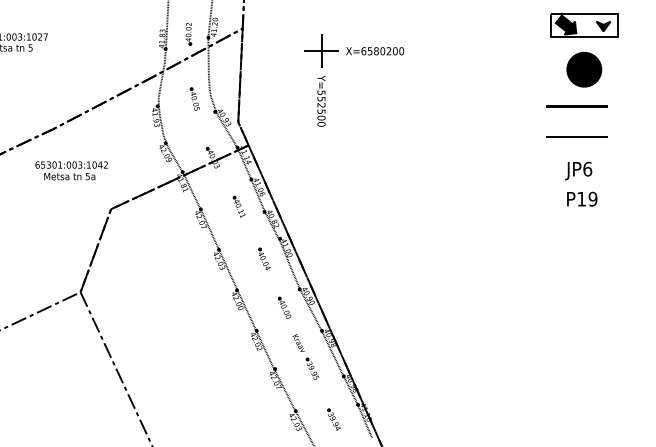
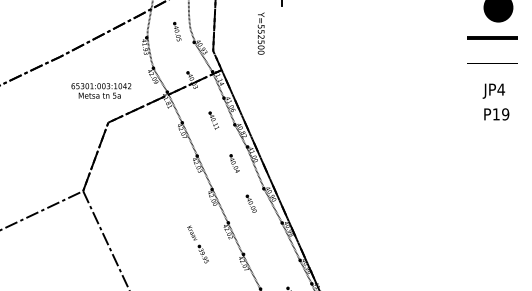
text: (321, 100) -> (261, 33), moved
text: (587, 168) -> (501, 89), JP6 -> JP4
text: (71, 170) -> (101, 90), moved
part: (305, 356) -> (197, 244), moved

